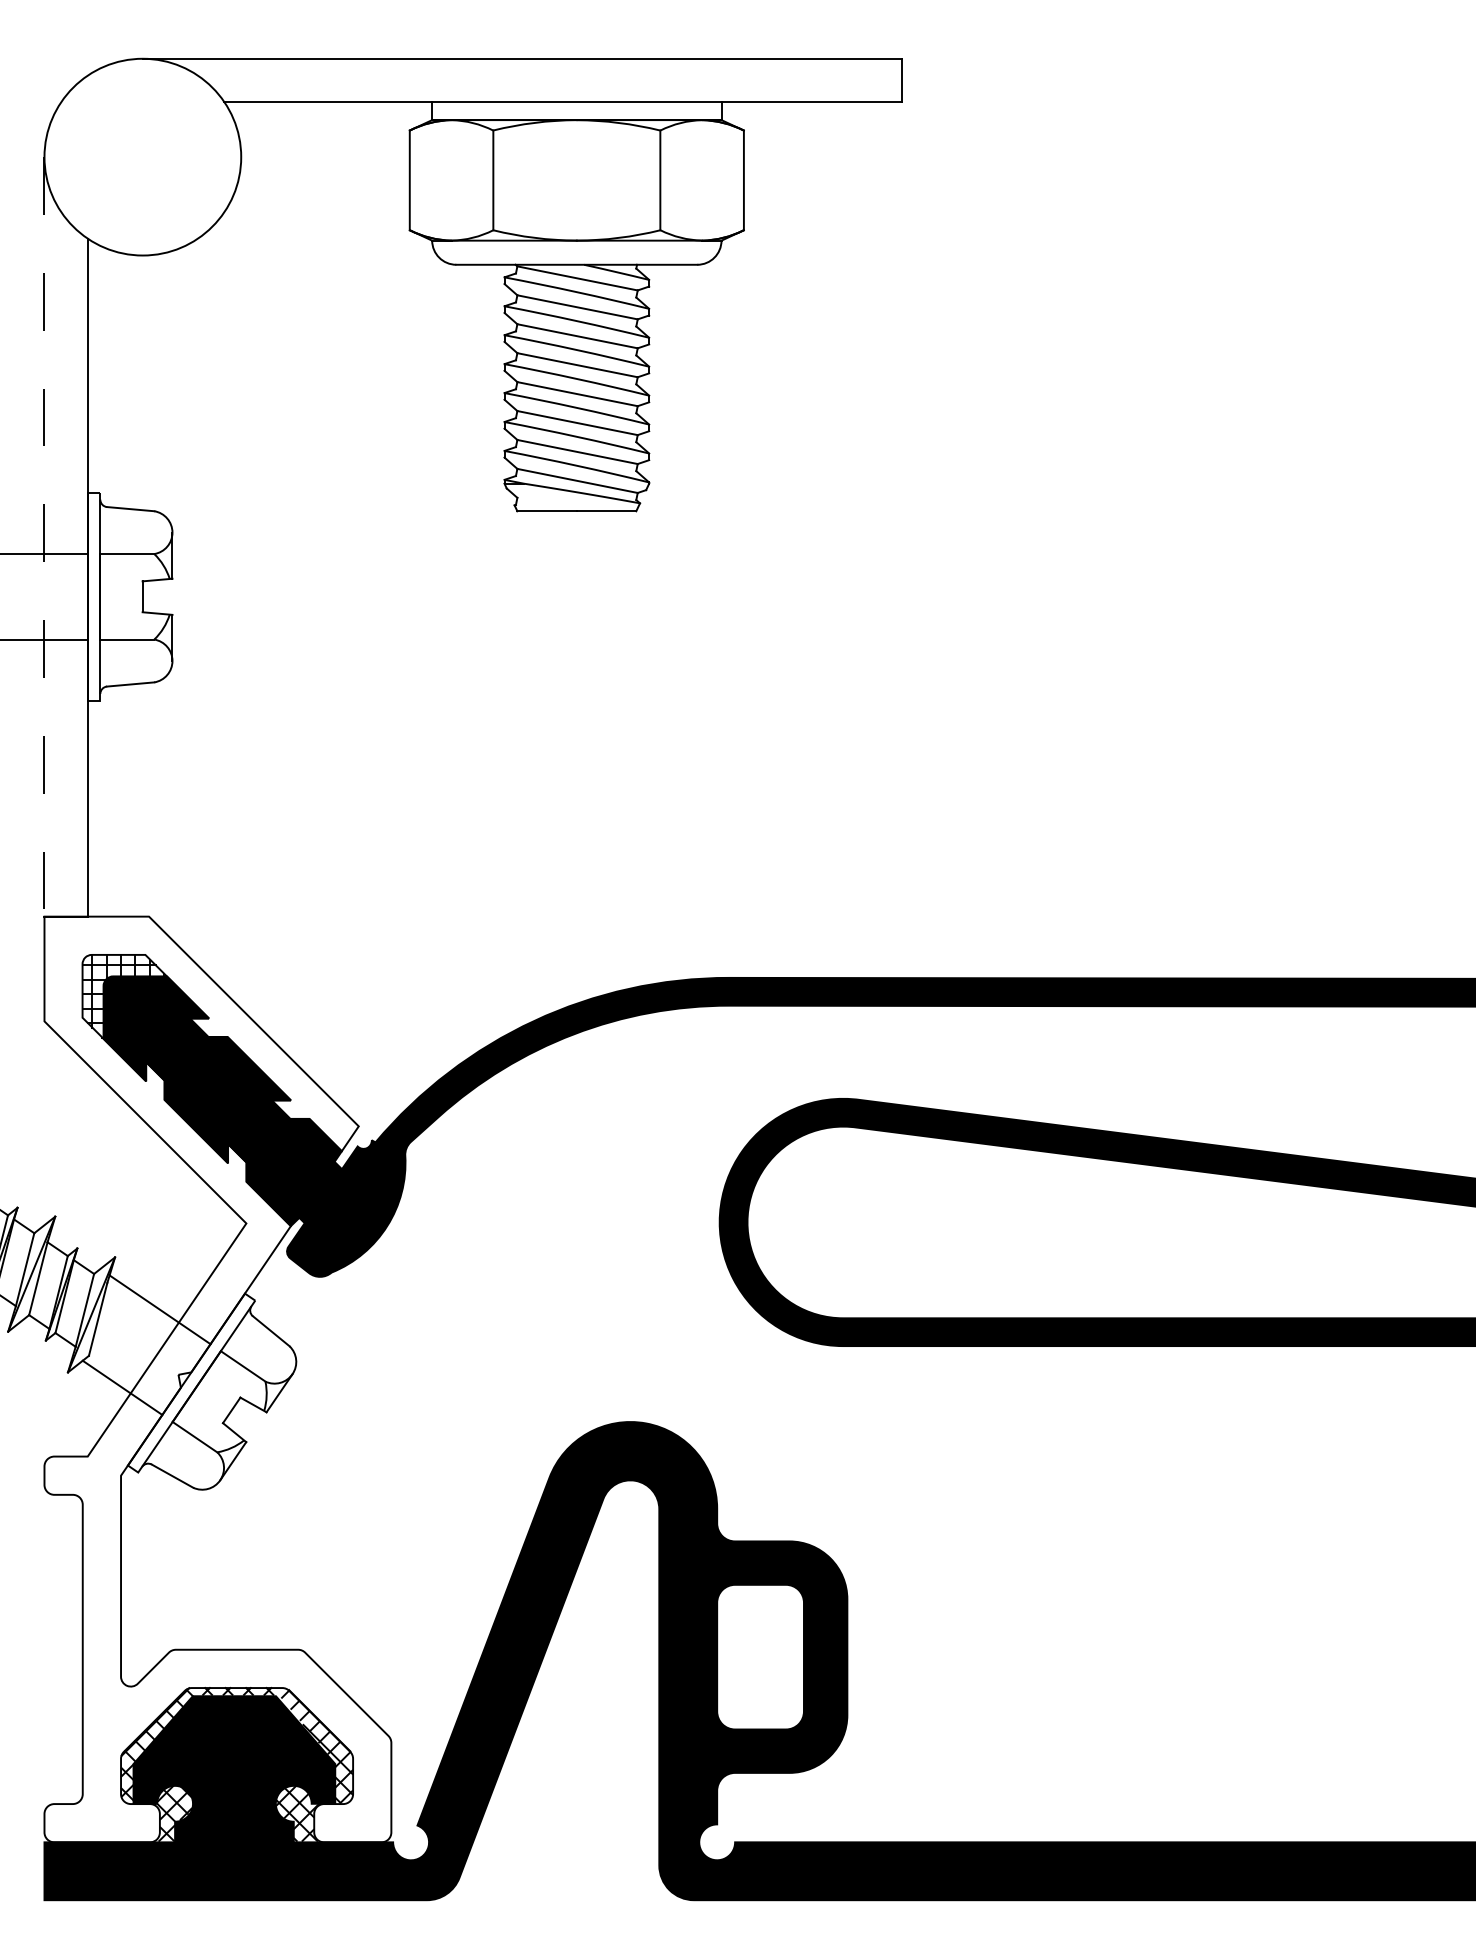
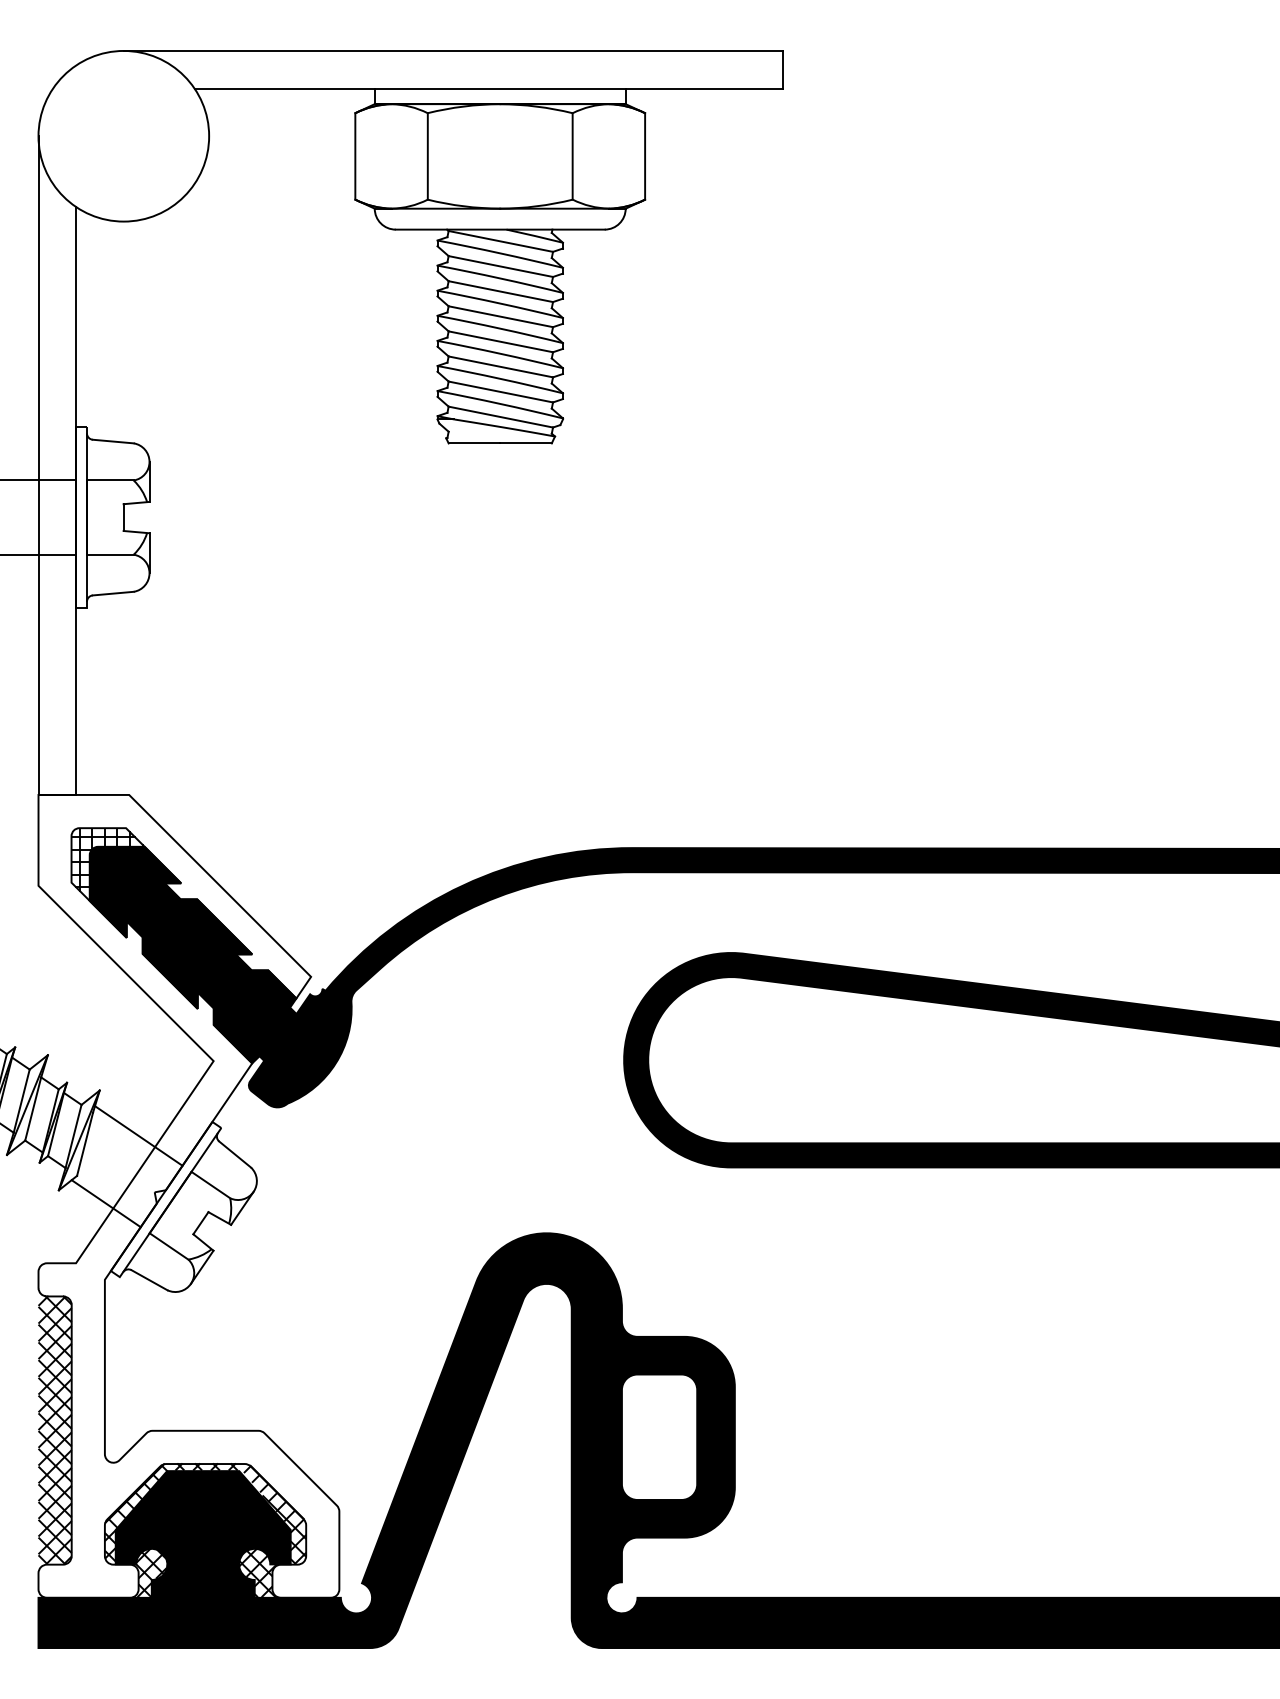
line: (44, 537) -> (38, 466), dashed -> solid
hatch: (62, 1644) -> (54, 1426), added

